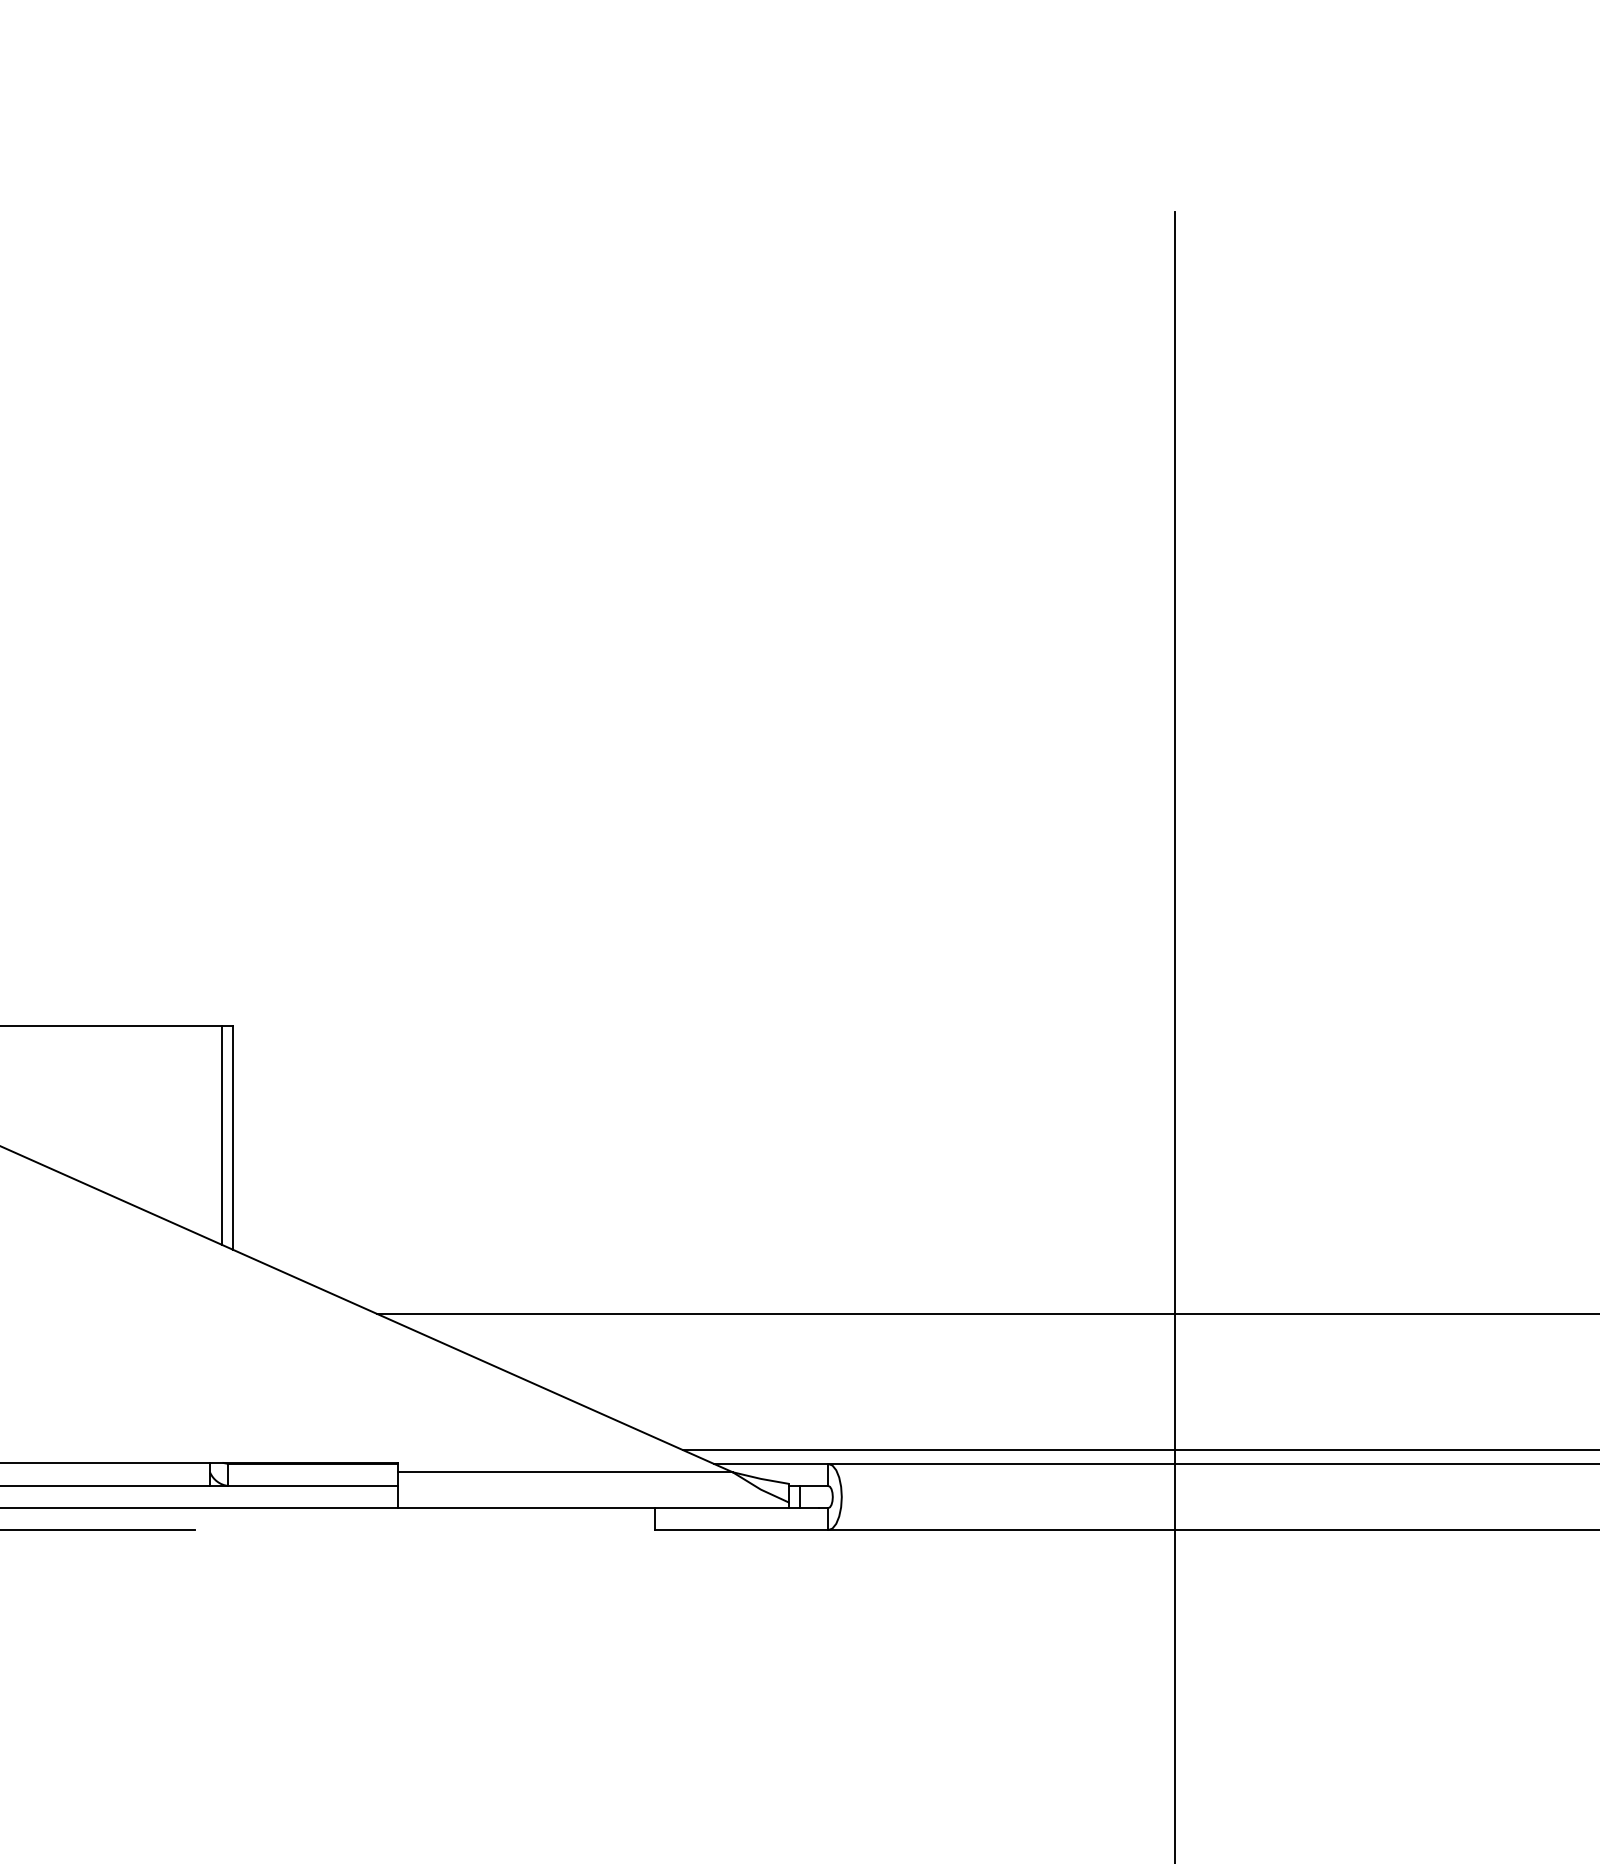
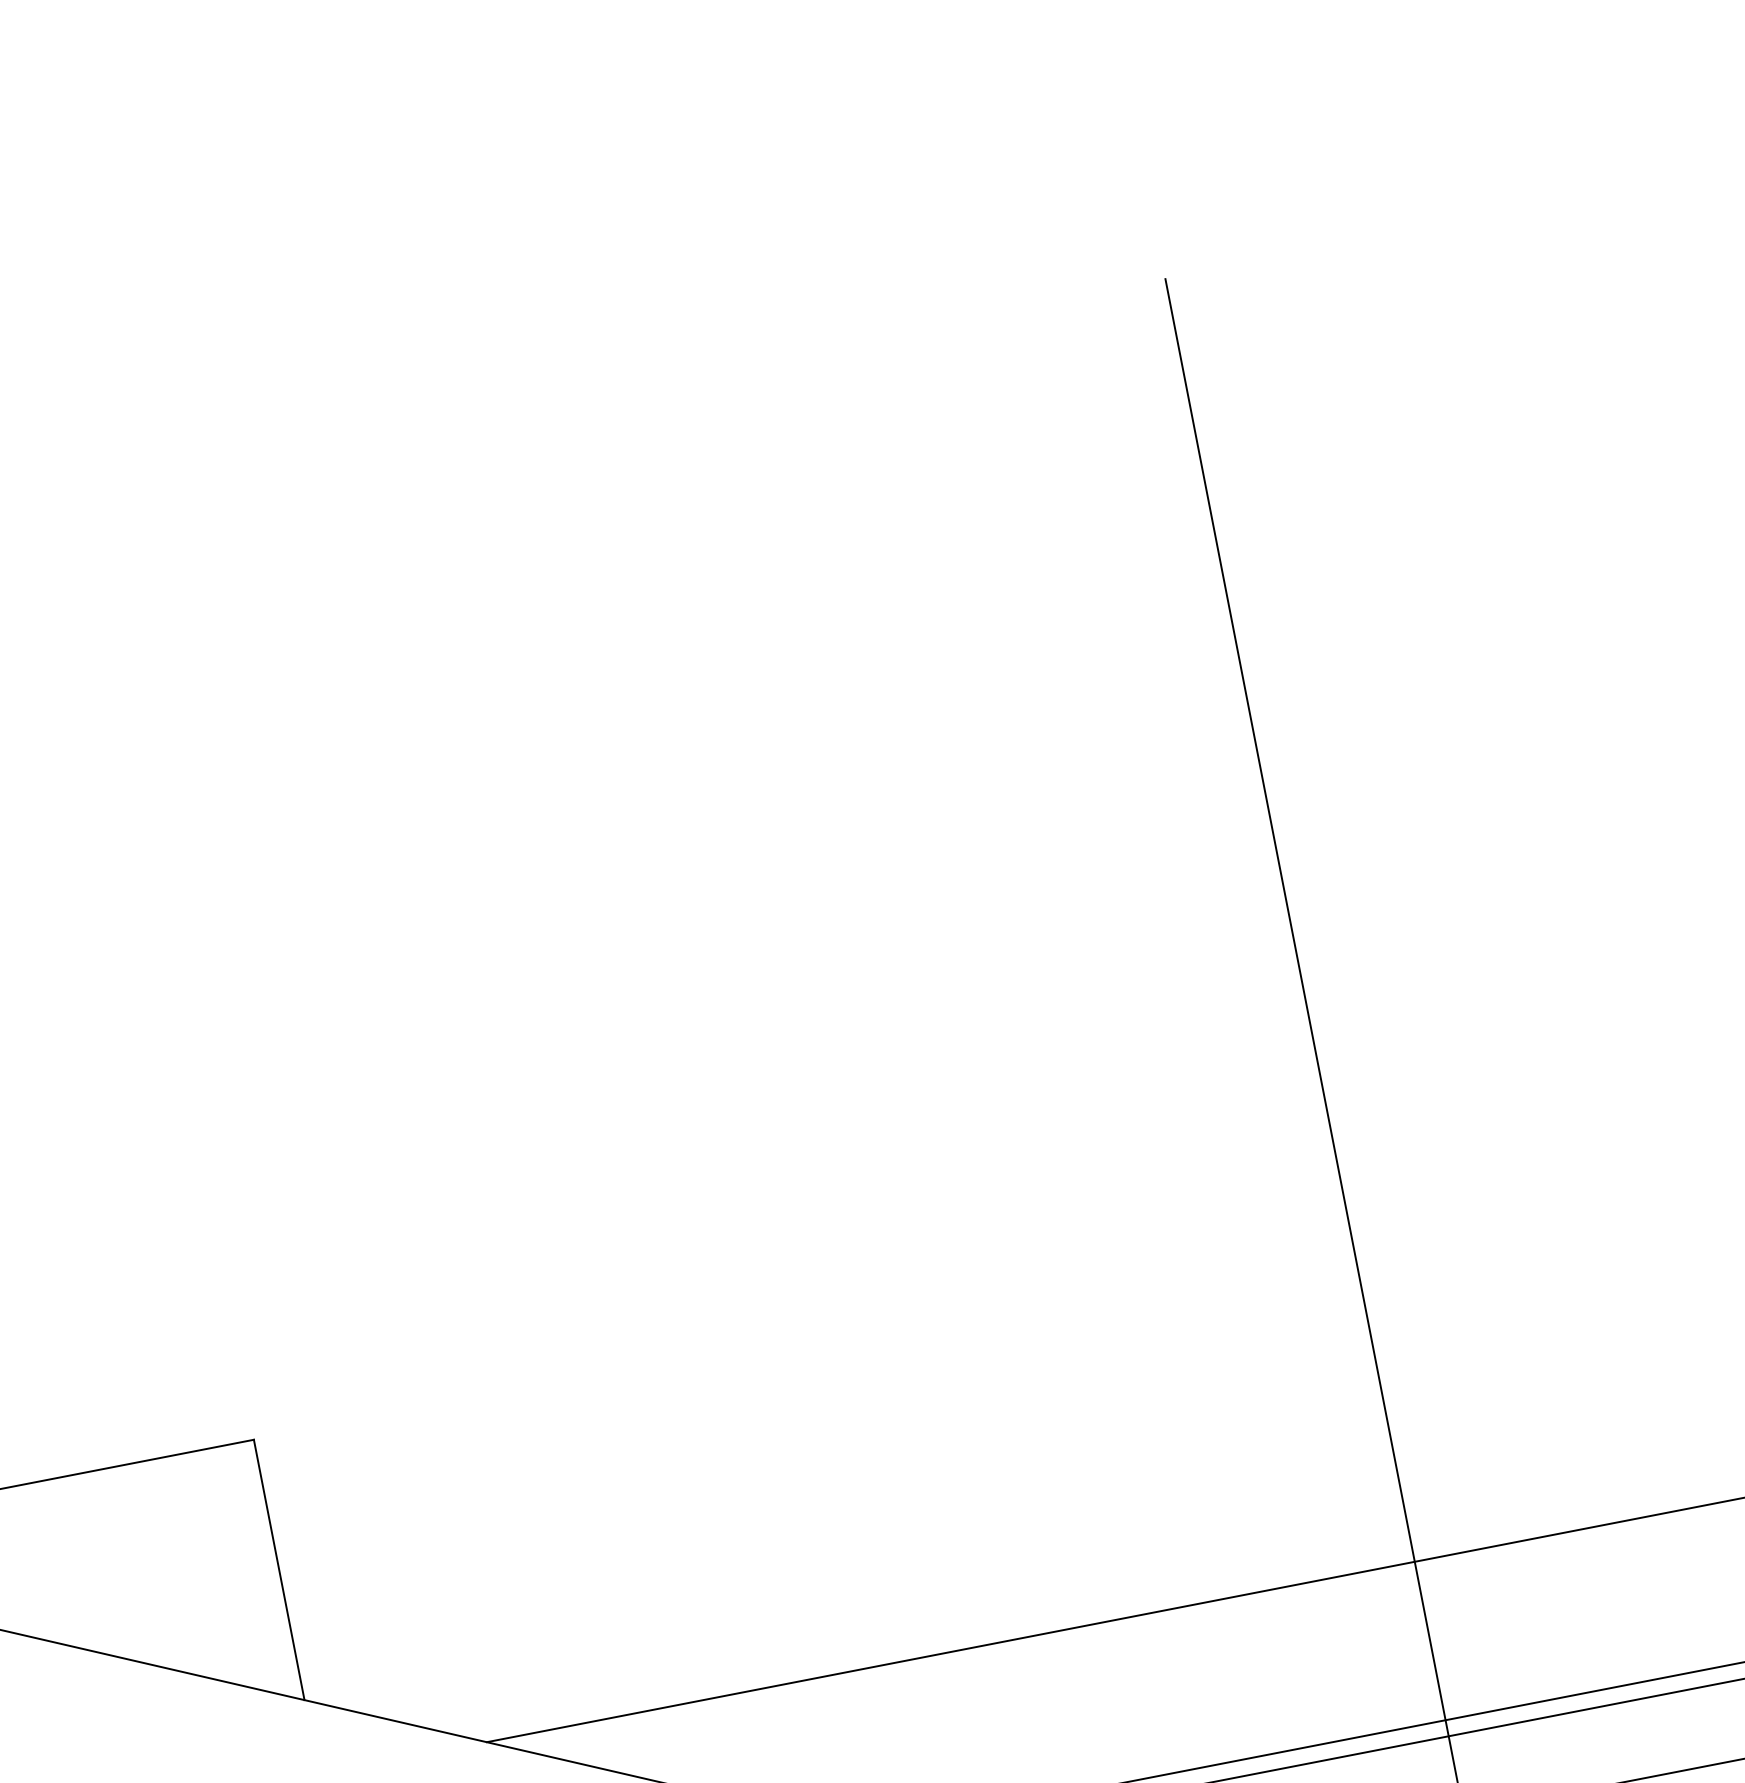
line: (221, 1135) -> (265, 1569), removed

